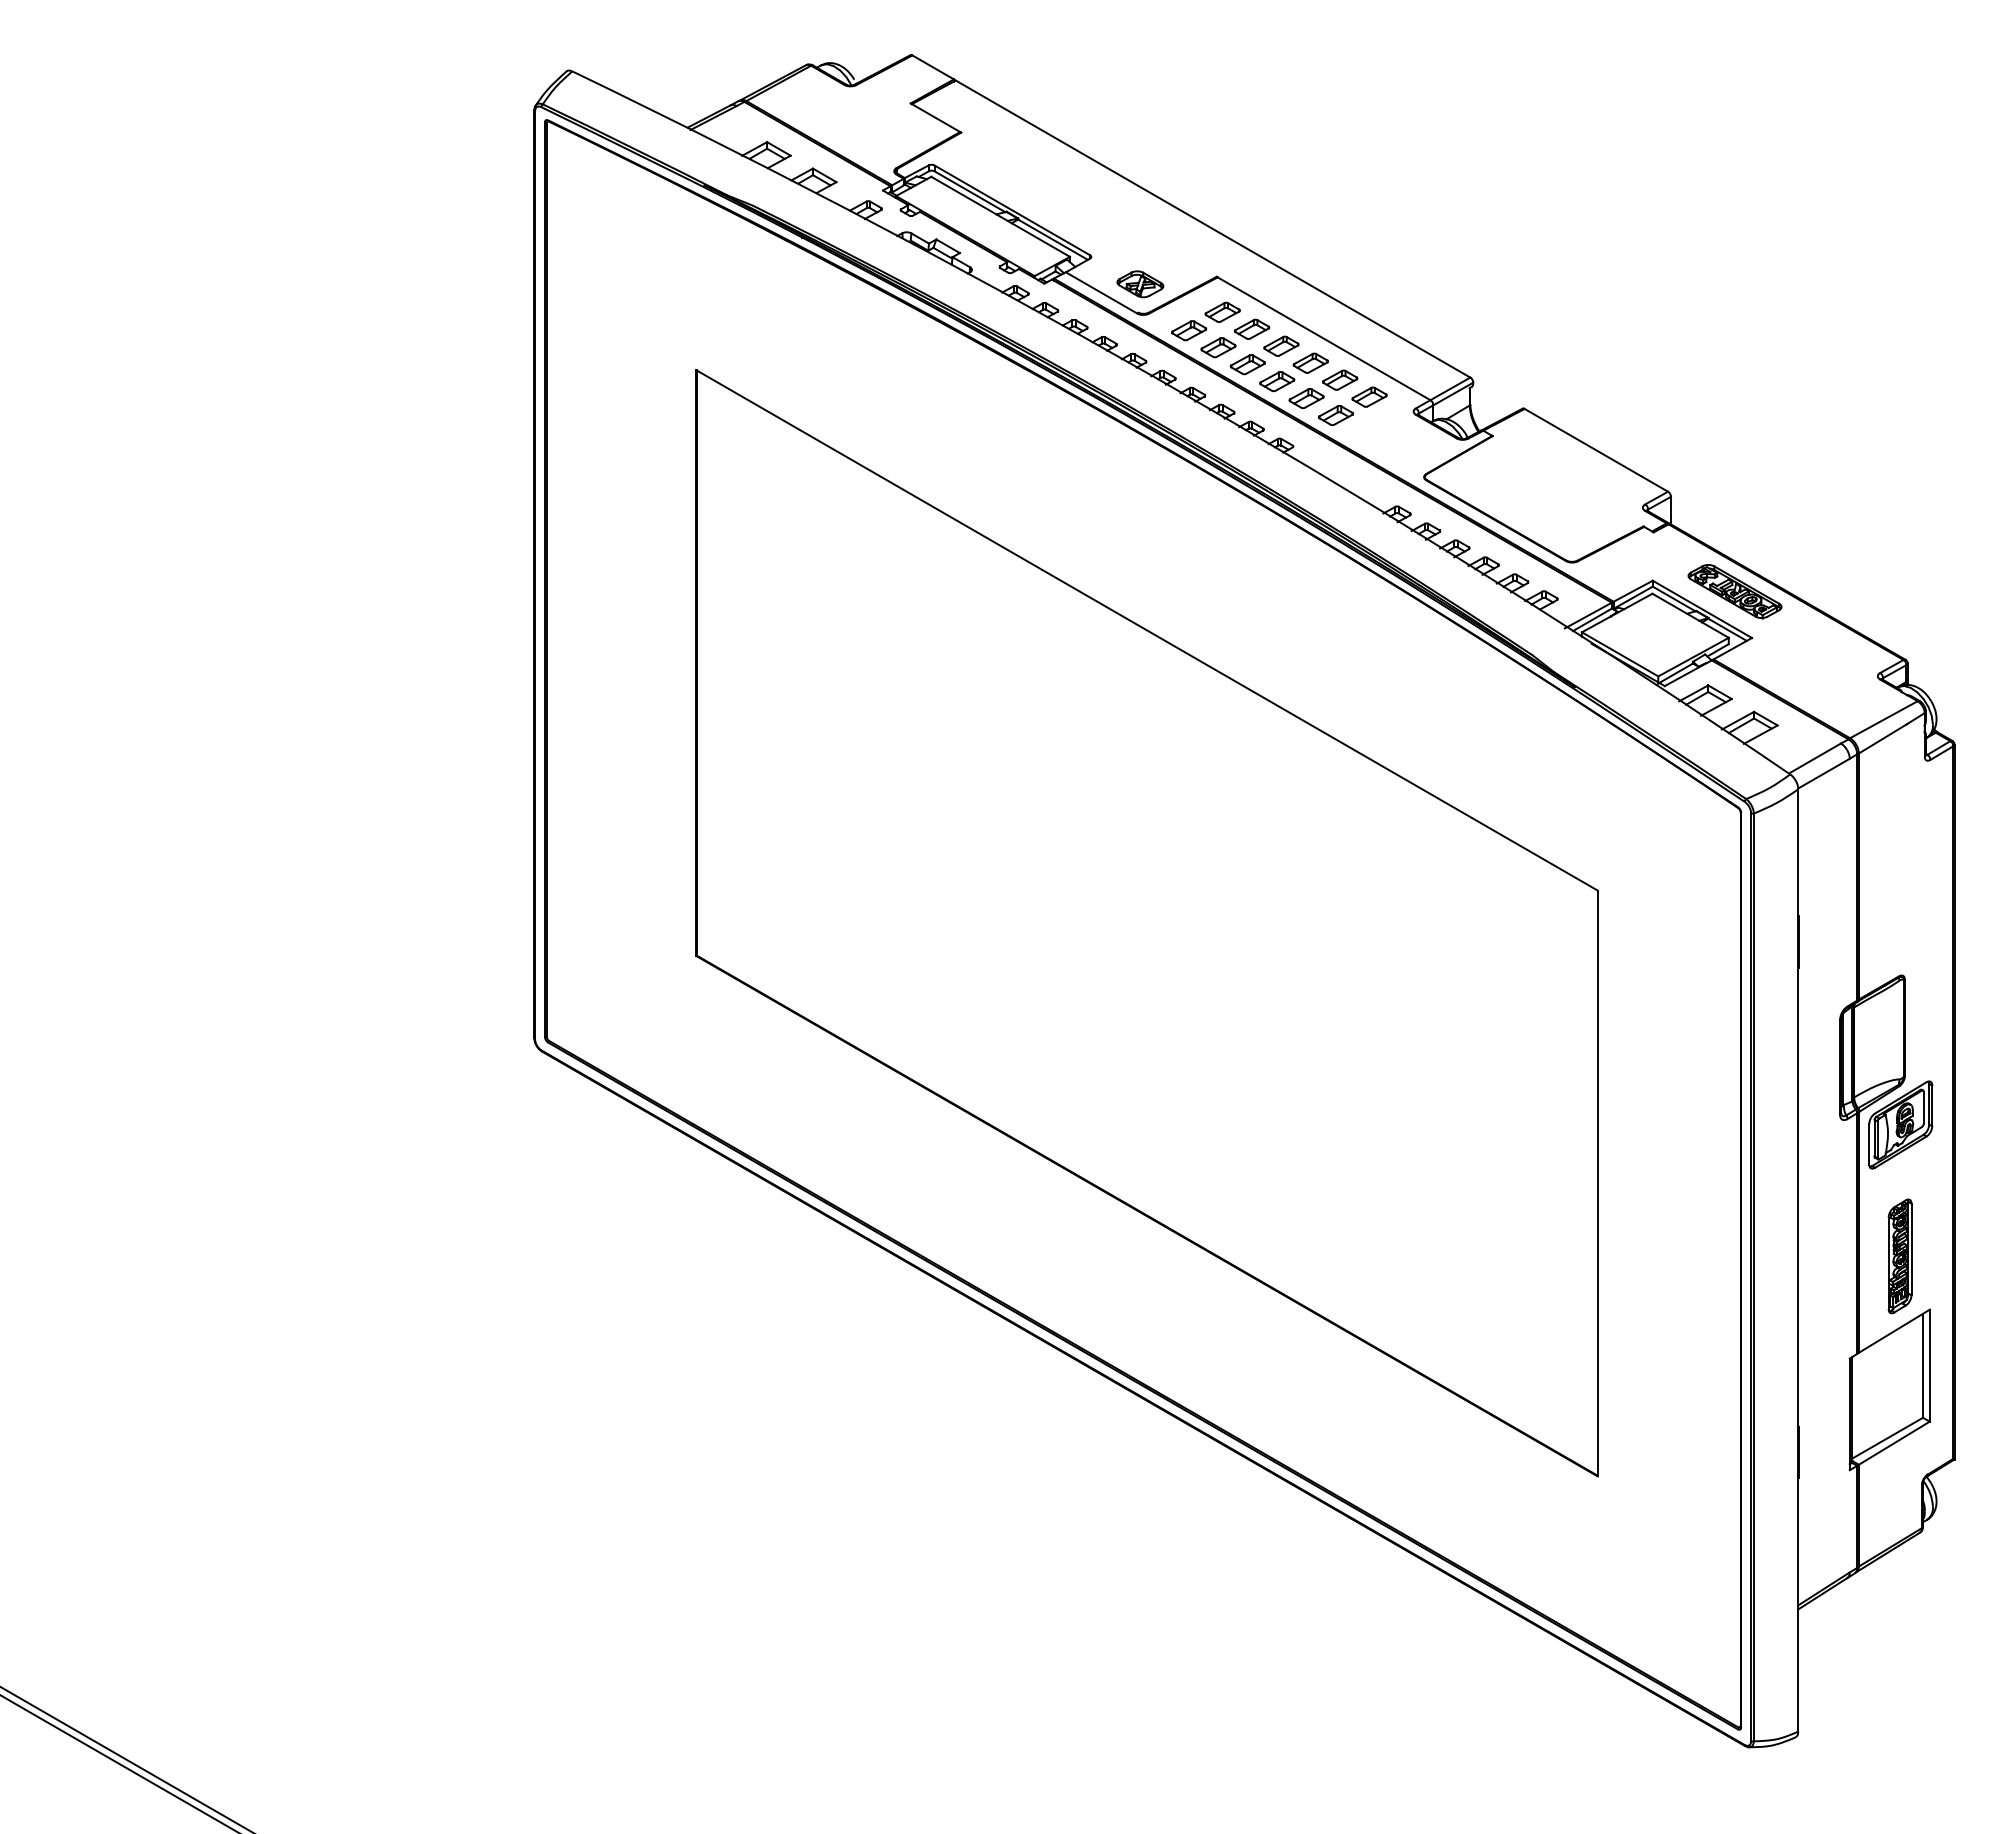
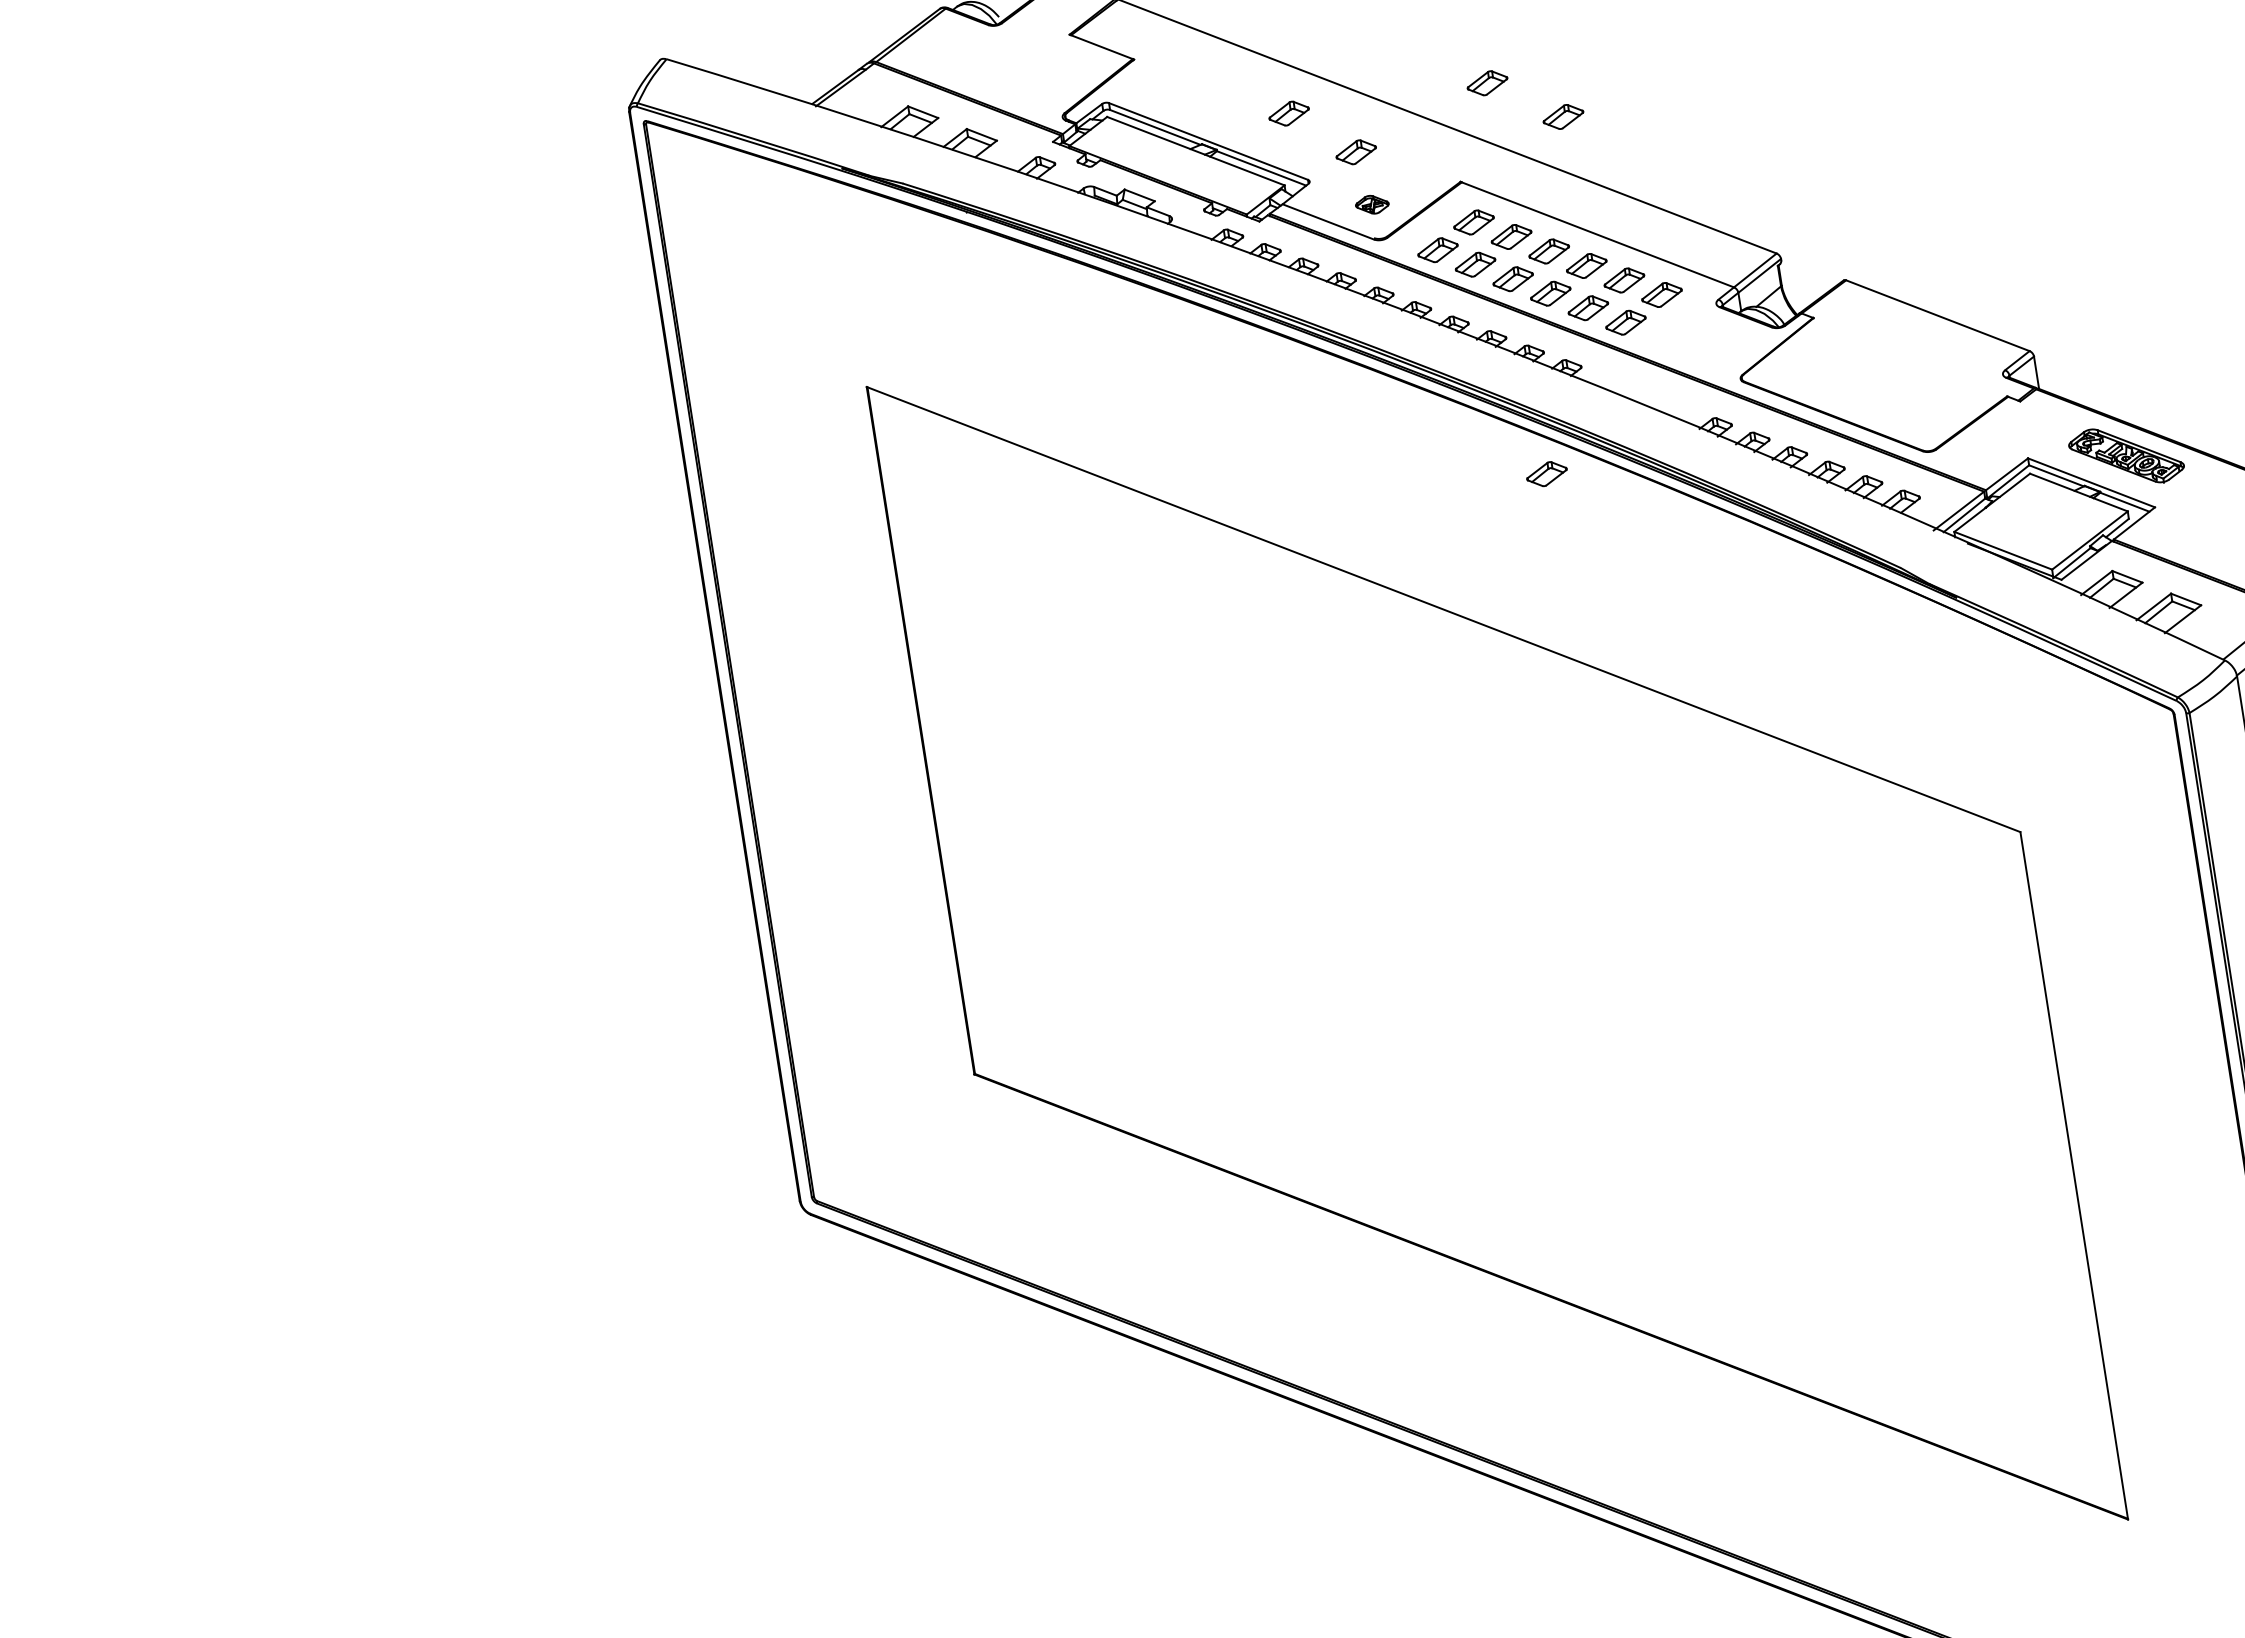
part: (1083, 197) -> (1289, 113), added
part: (1252, 197) -> (1487, 82), added
part: (1310, 235) -> (1562, 116), added
part: (1133, 238) -> (1355, 152), added
part: (1140, 284) -> (1372, 204), size x0.6
part: (1250, 530) -> (1546, 473), added

